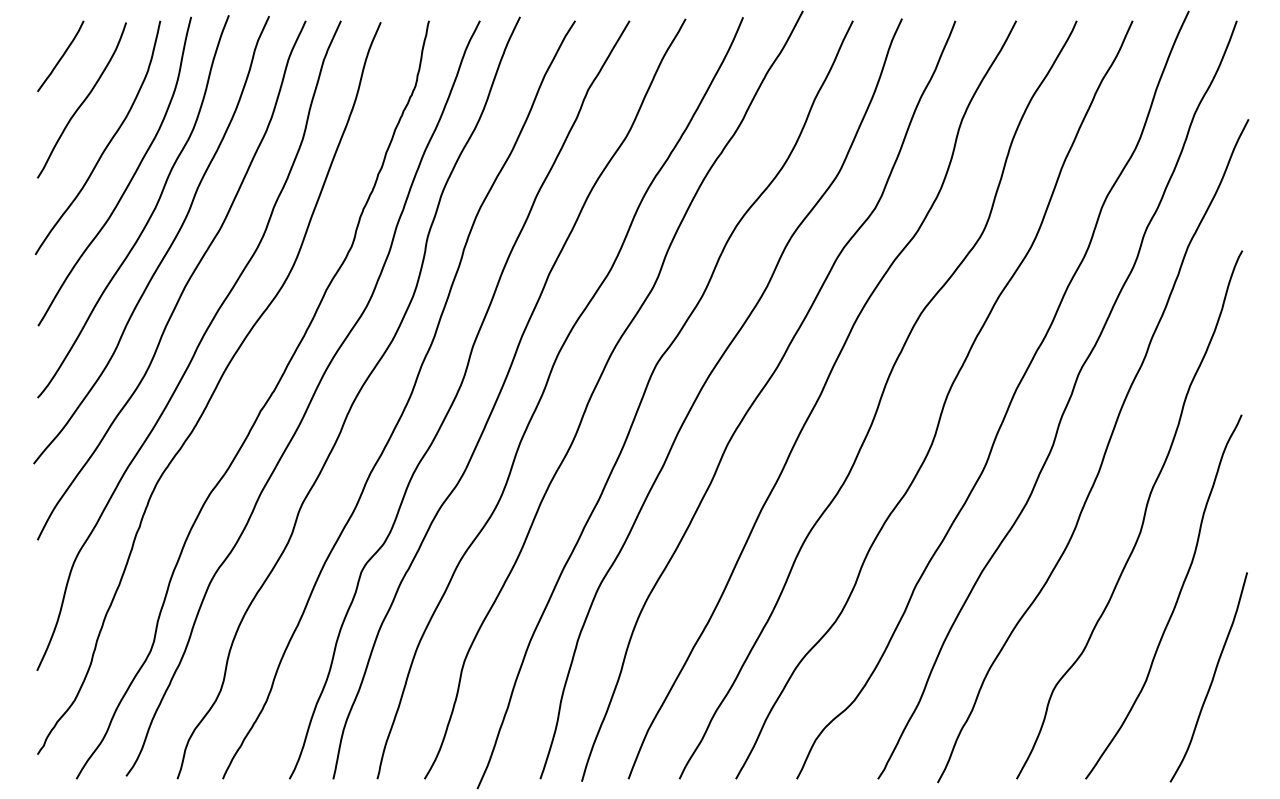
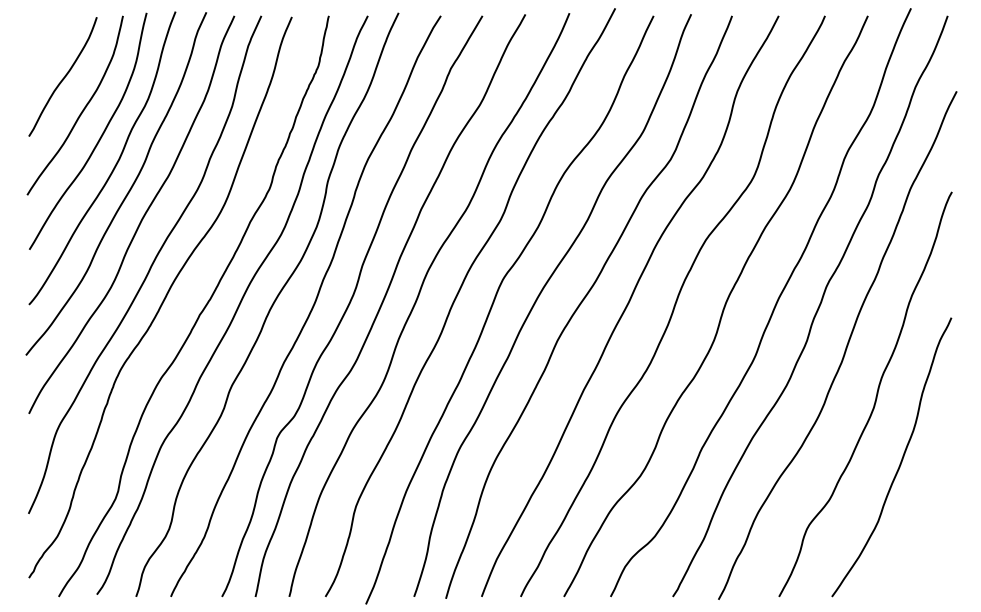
curve: (61, 56) -> (47, 43), removed
curve: (1211, 679) -> (928, 520), removed

